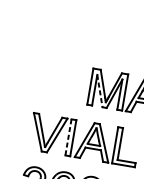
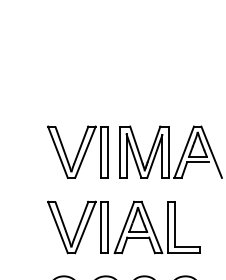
part: (60, 81) -> (77, 151), added
line: (100, 91) -> (134, 156), dashed -> solid
line: (68, 137) -> (101, 227), dashed -> solid

